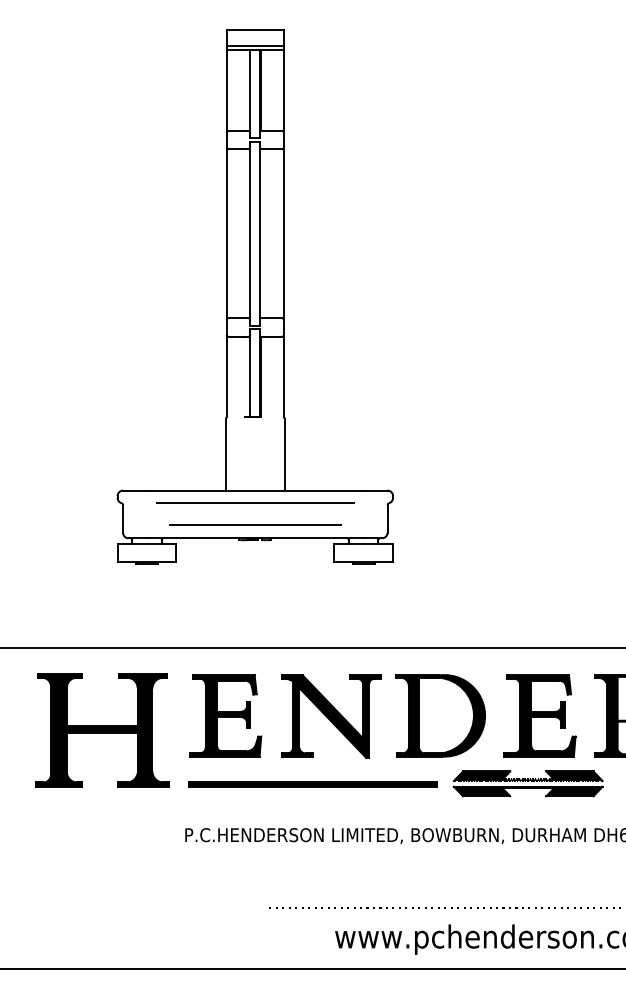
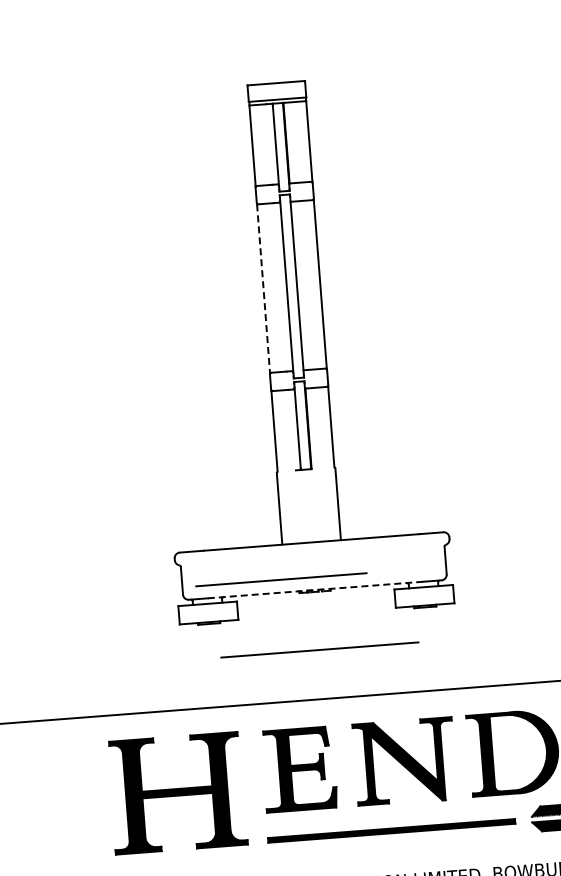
line: (226, 234) -> (263, 289), solid -> dashed
line: (255, 502) -> (319, 649), moved
line: (255, 524) -> (281, 578), moved
line: (256, 538) -> (316, 590), solid -> dashed

